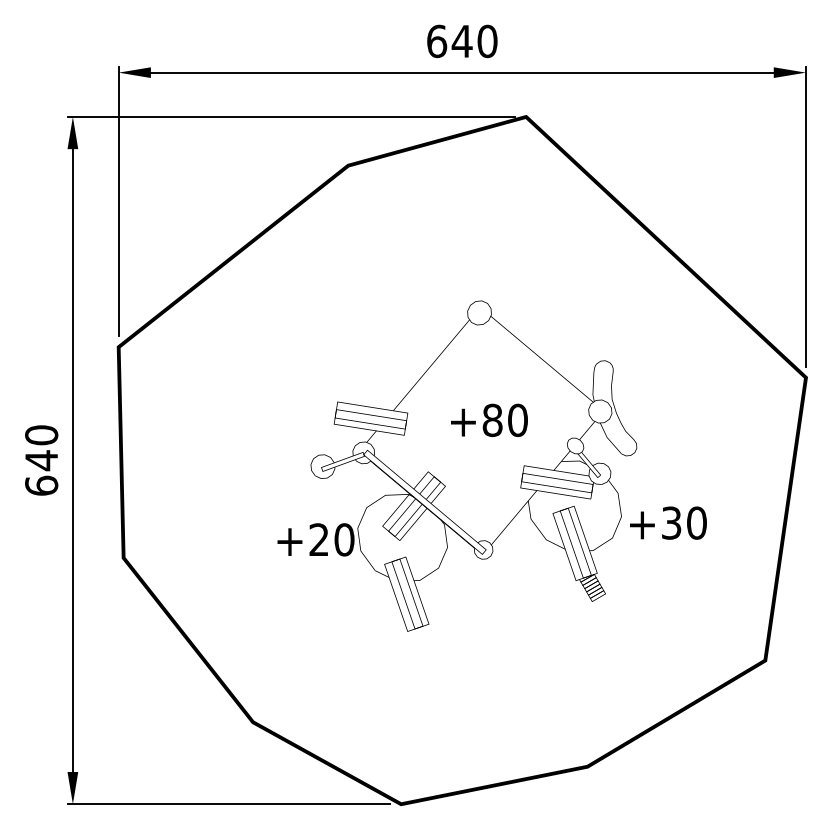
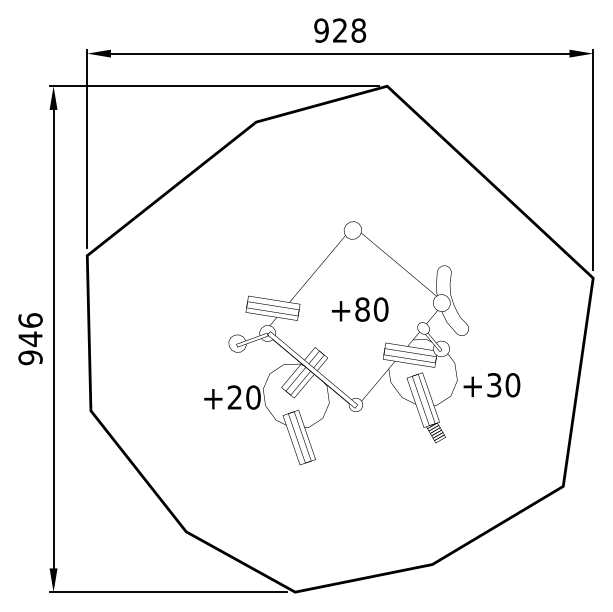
text: (462, 41) -> (340, 30), 640 -> 928
text: (41, 460) -> (30, 339), 640 -> 946

